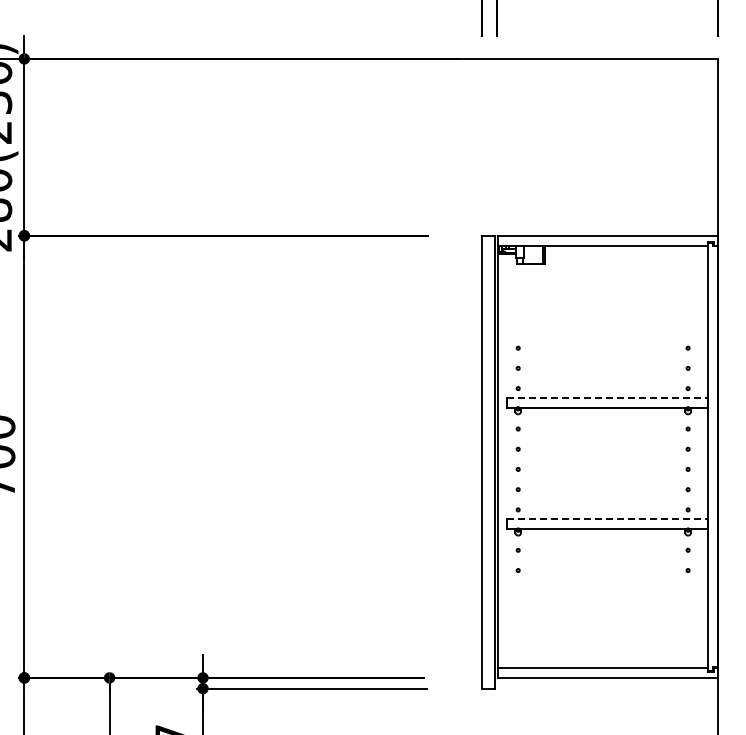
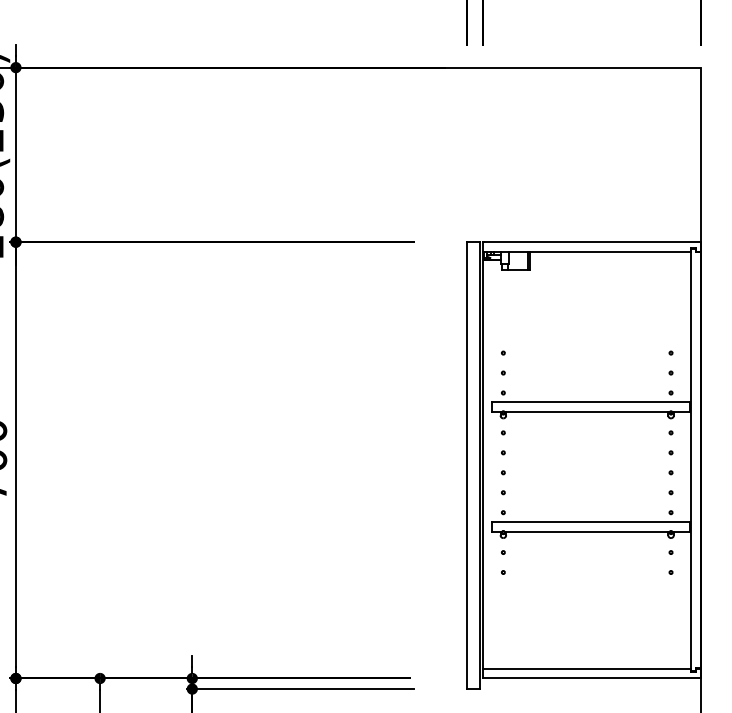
line: (607, 397) -> (591, 401), dashed -> solid
line: (607, 519) -> (591, 522), dashed -> solid

